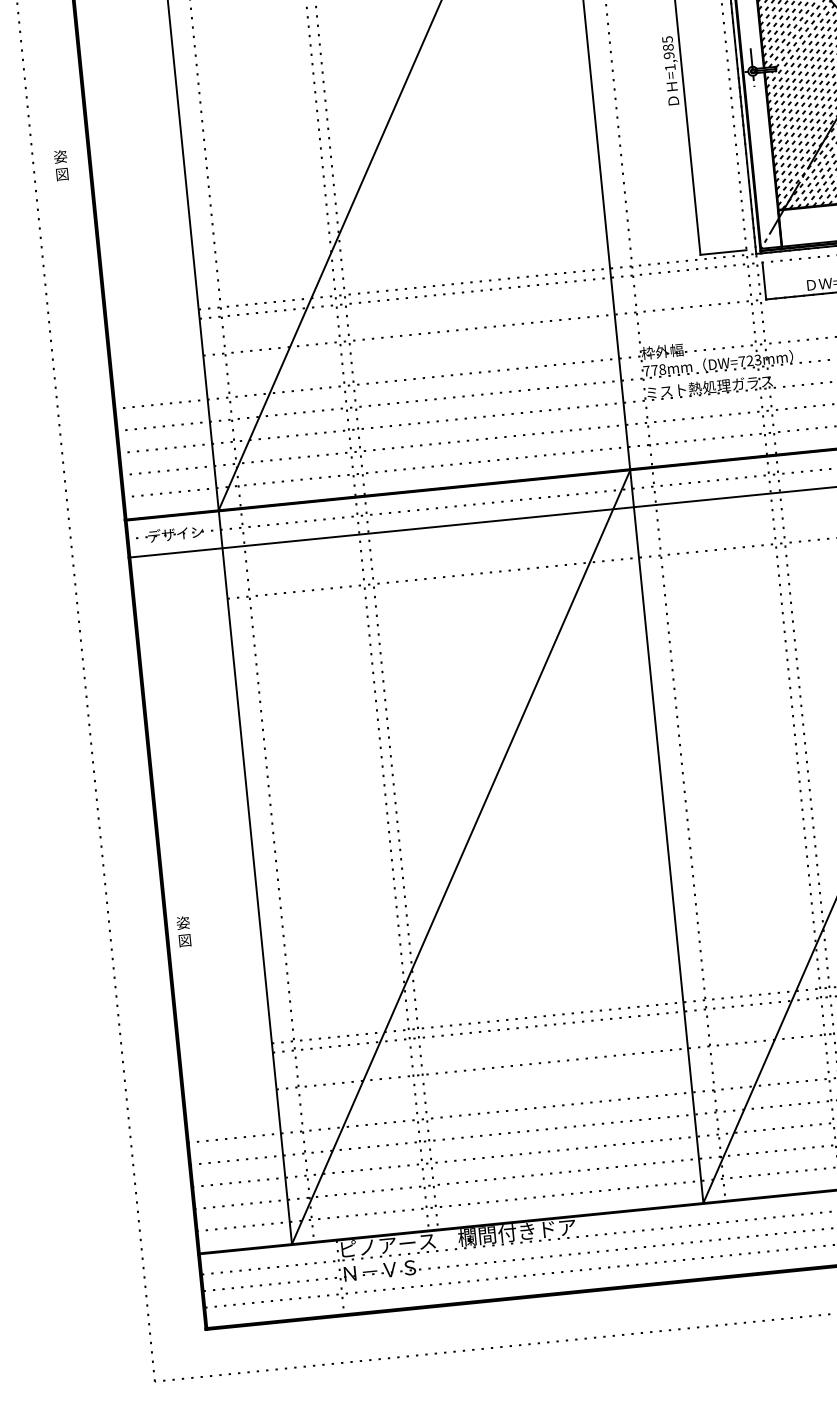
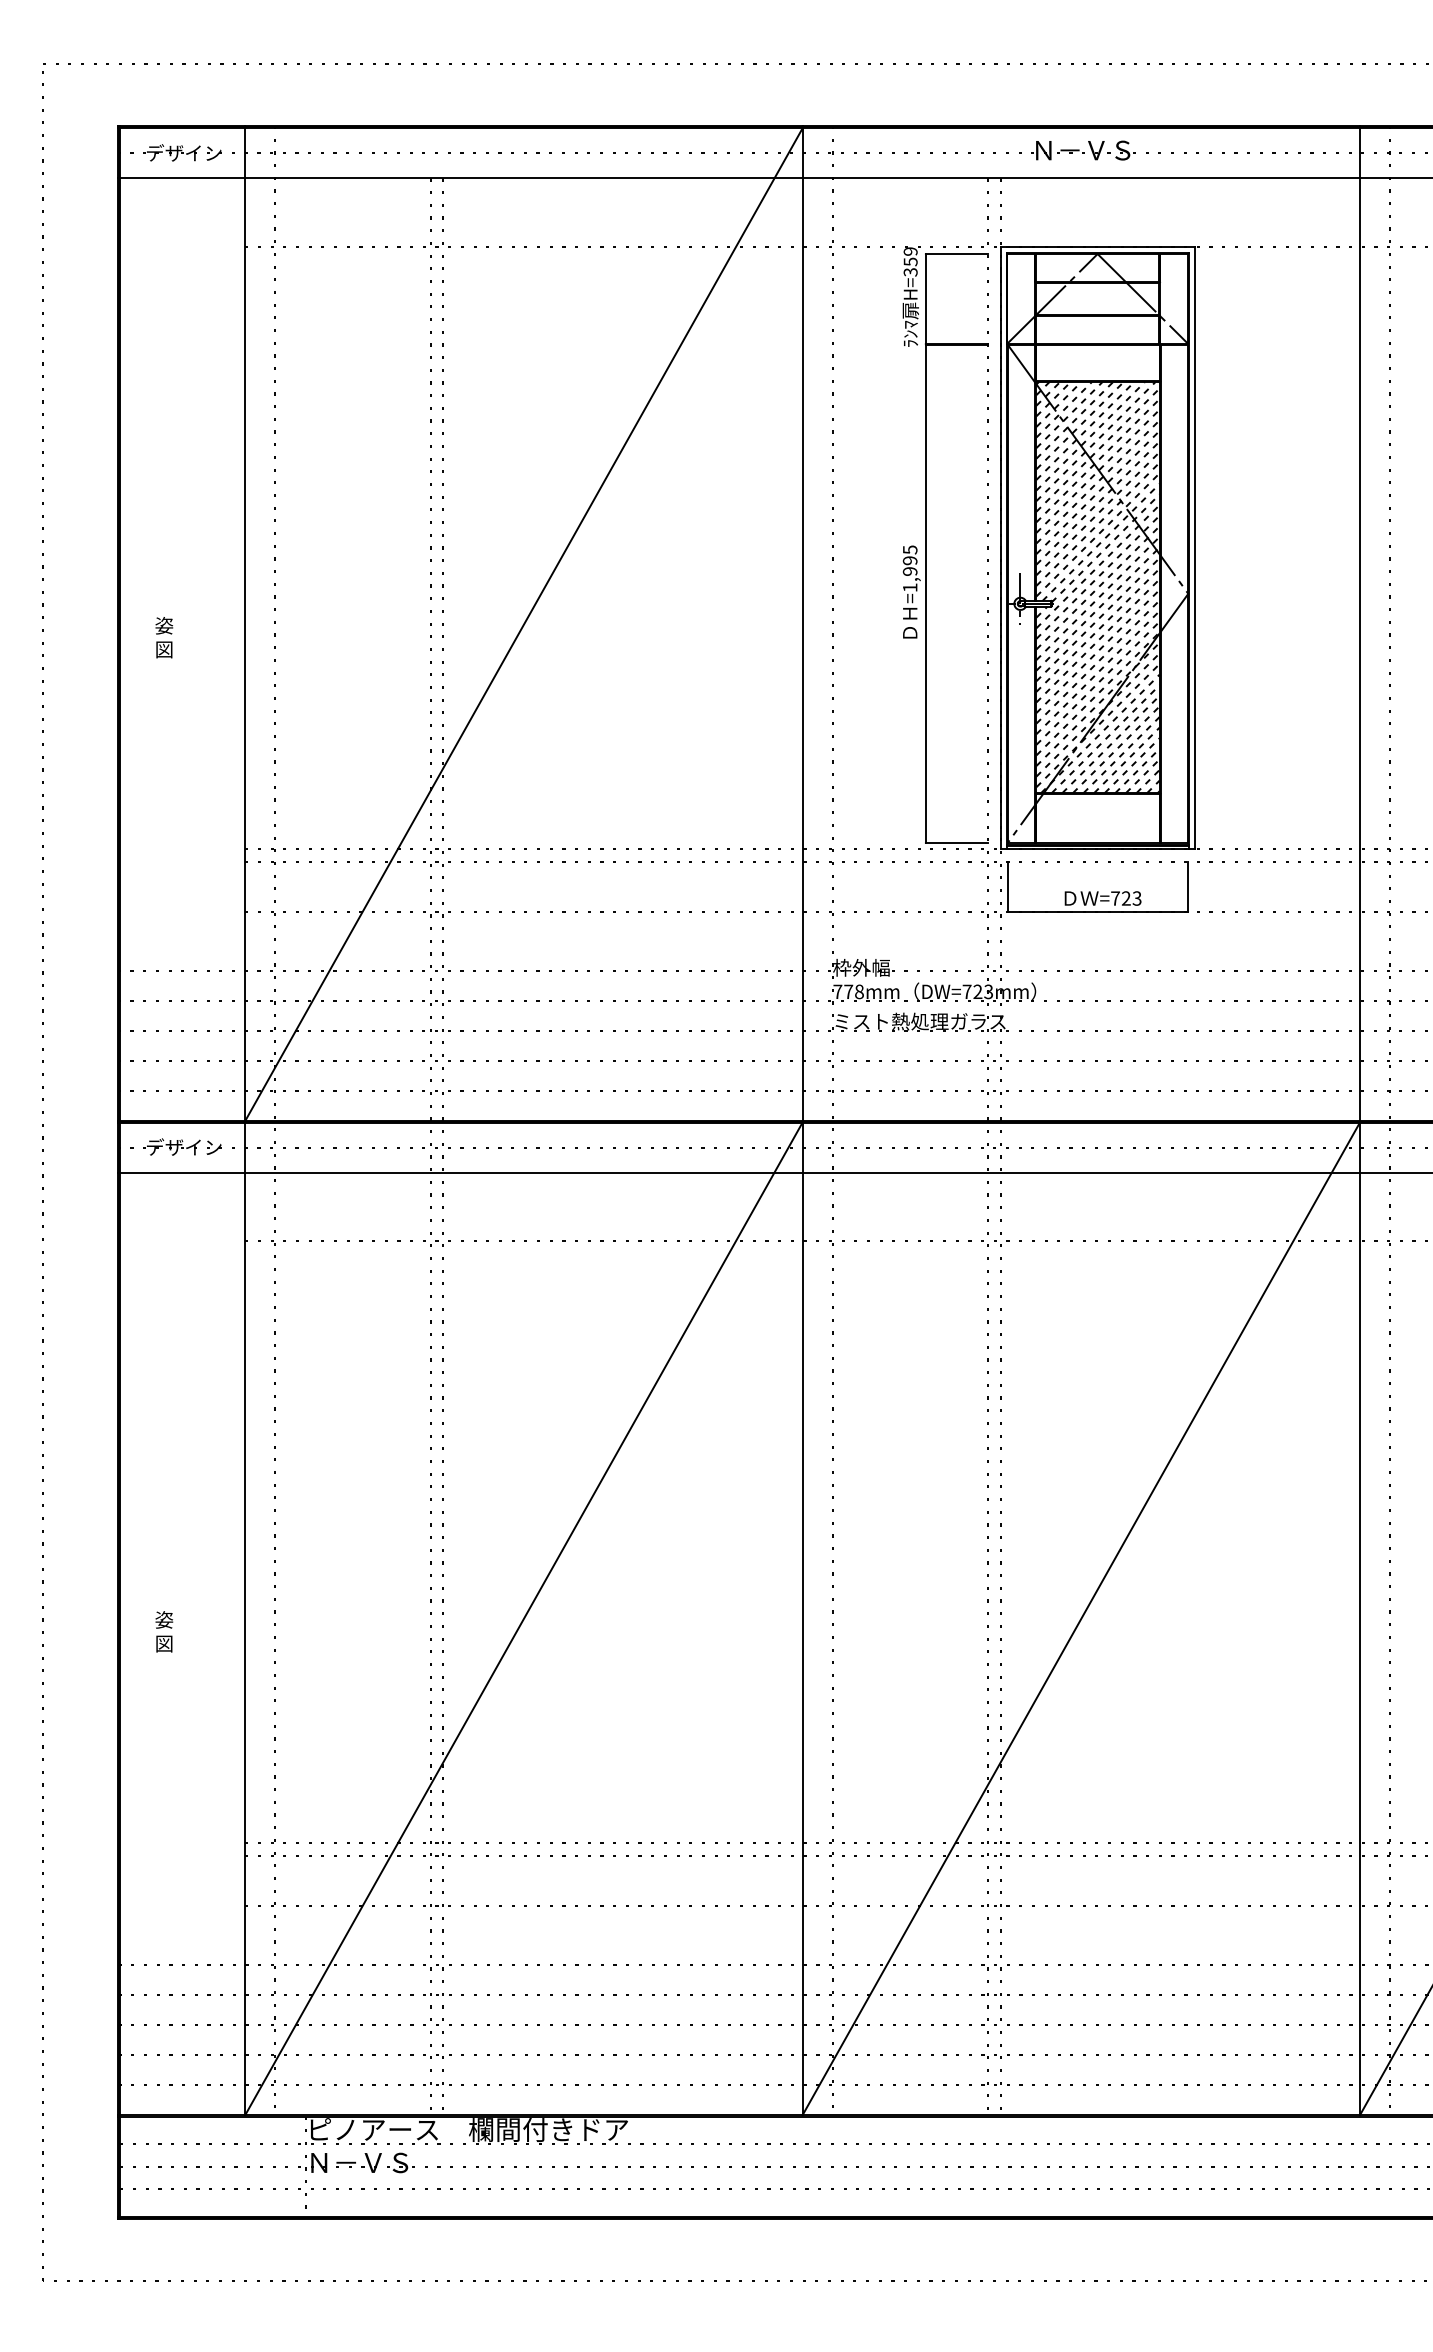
text: (668, 47) -> (910, 560), =1,985 -> =1,995
text: (61, 165) -> (164, 637), moved
text: (184, 931) -> (164, 1631), moved

